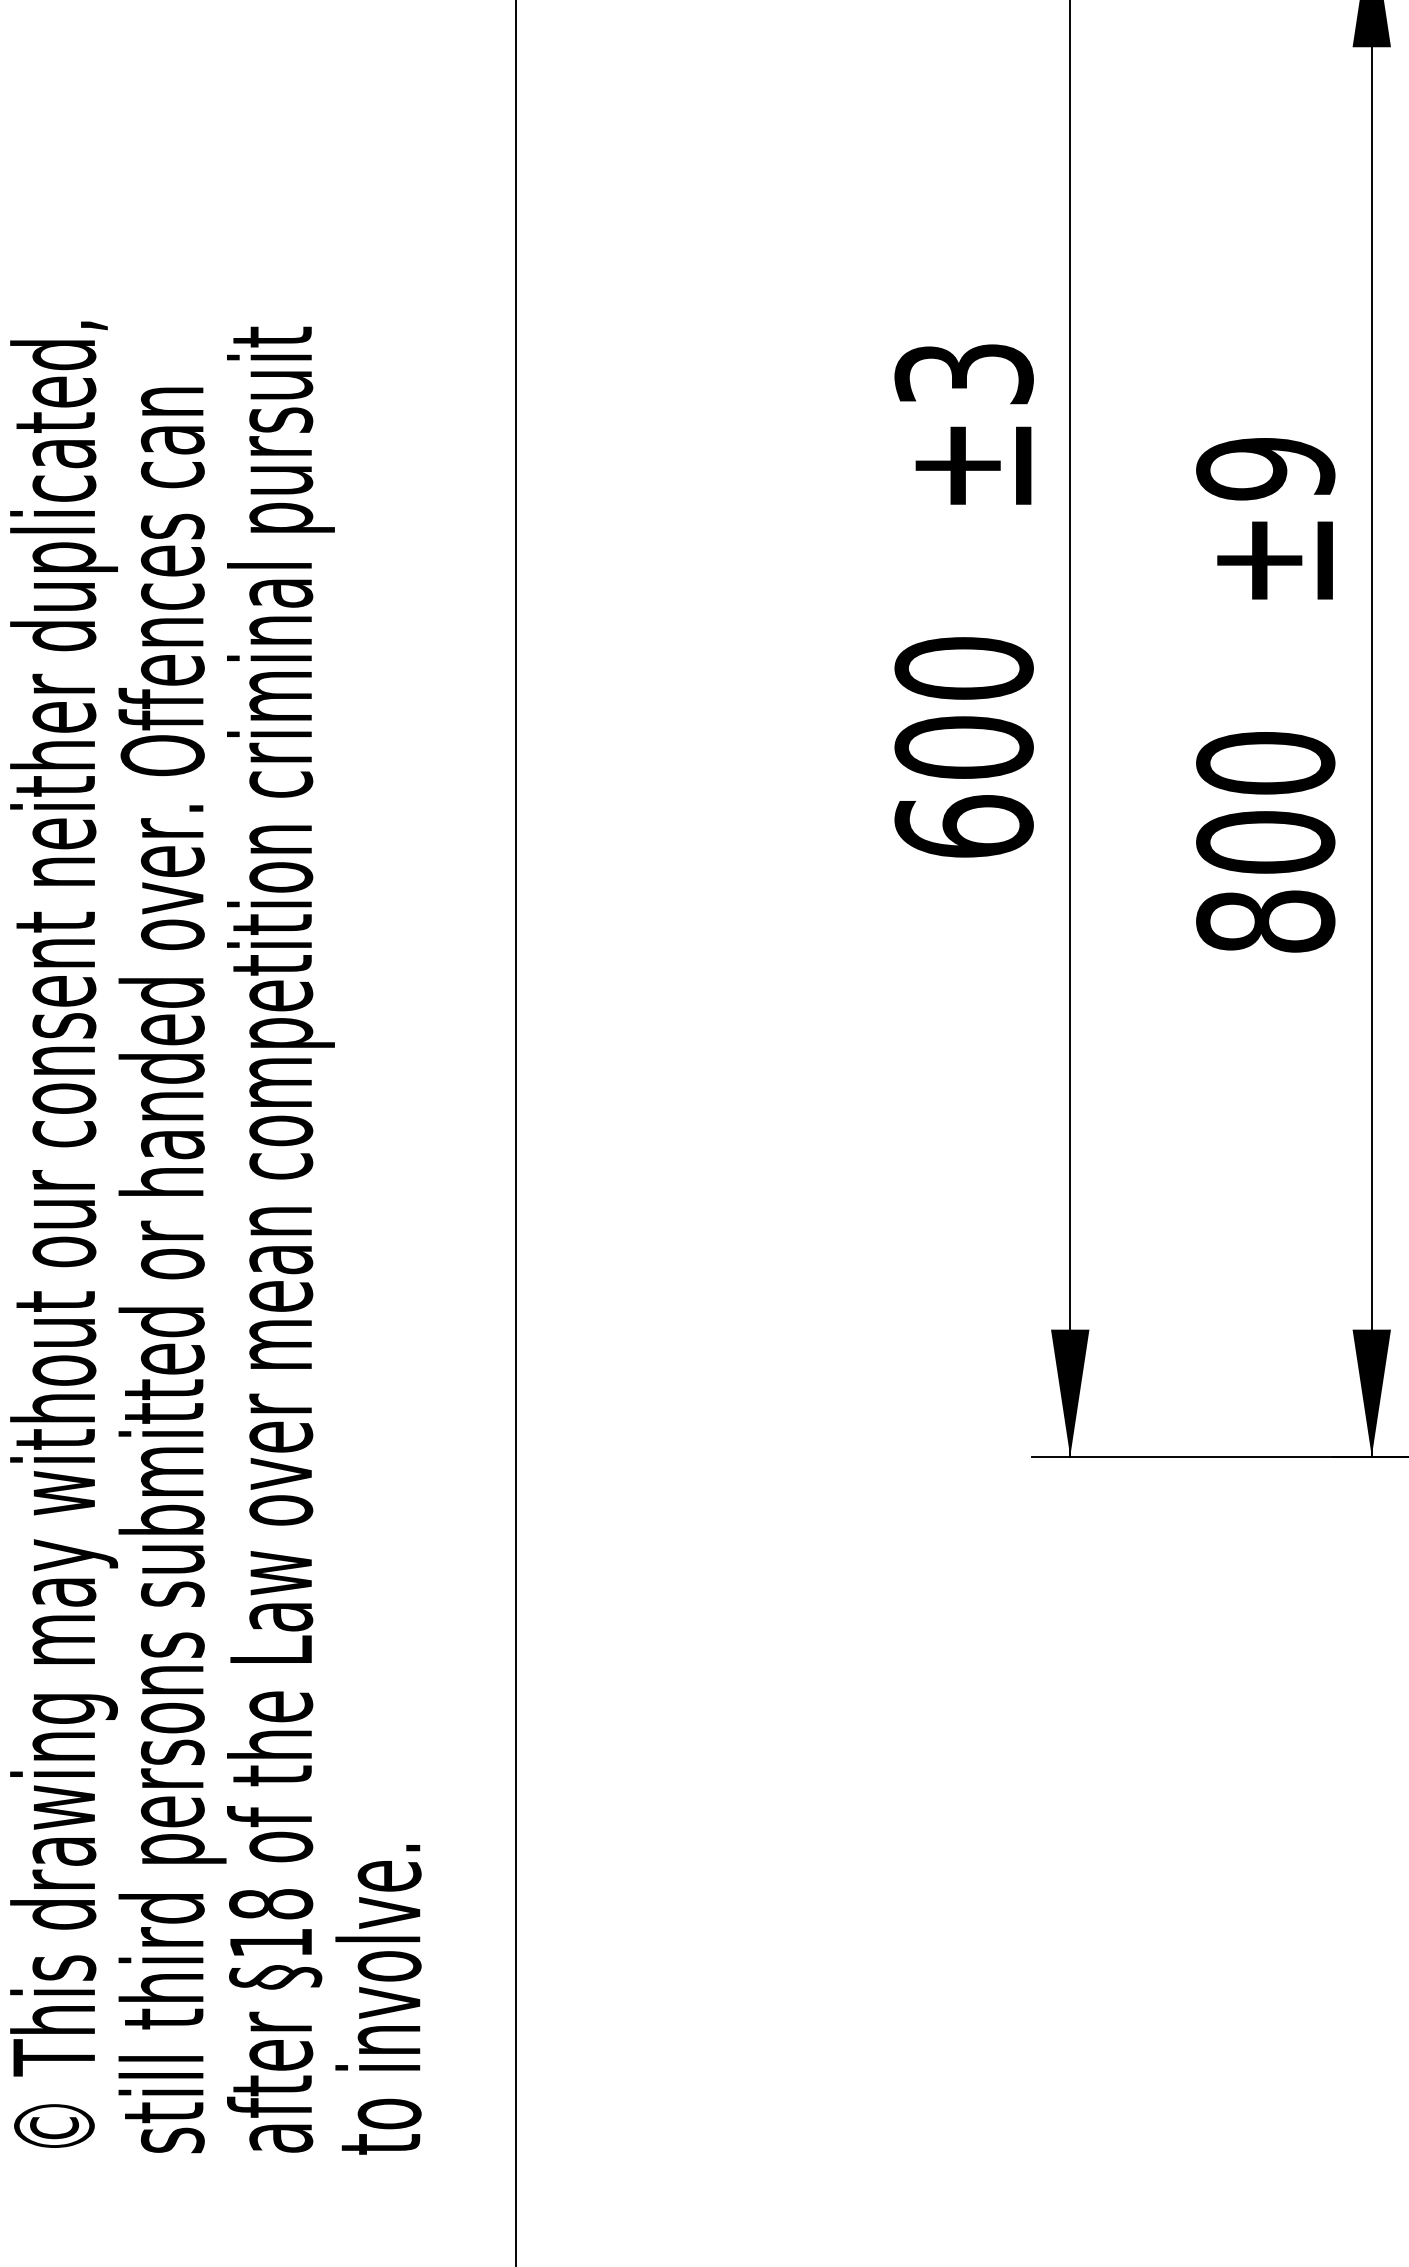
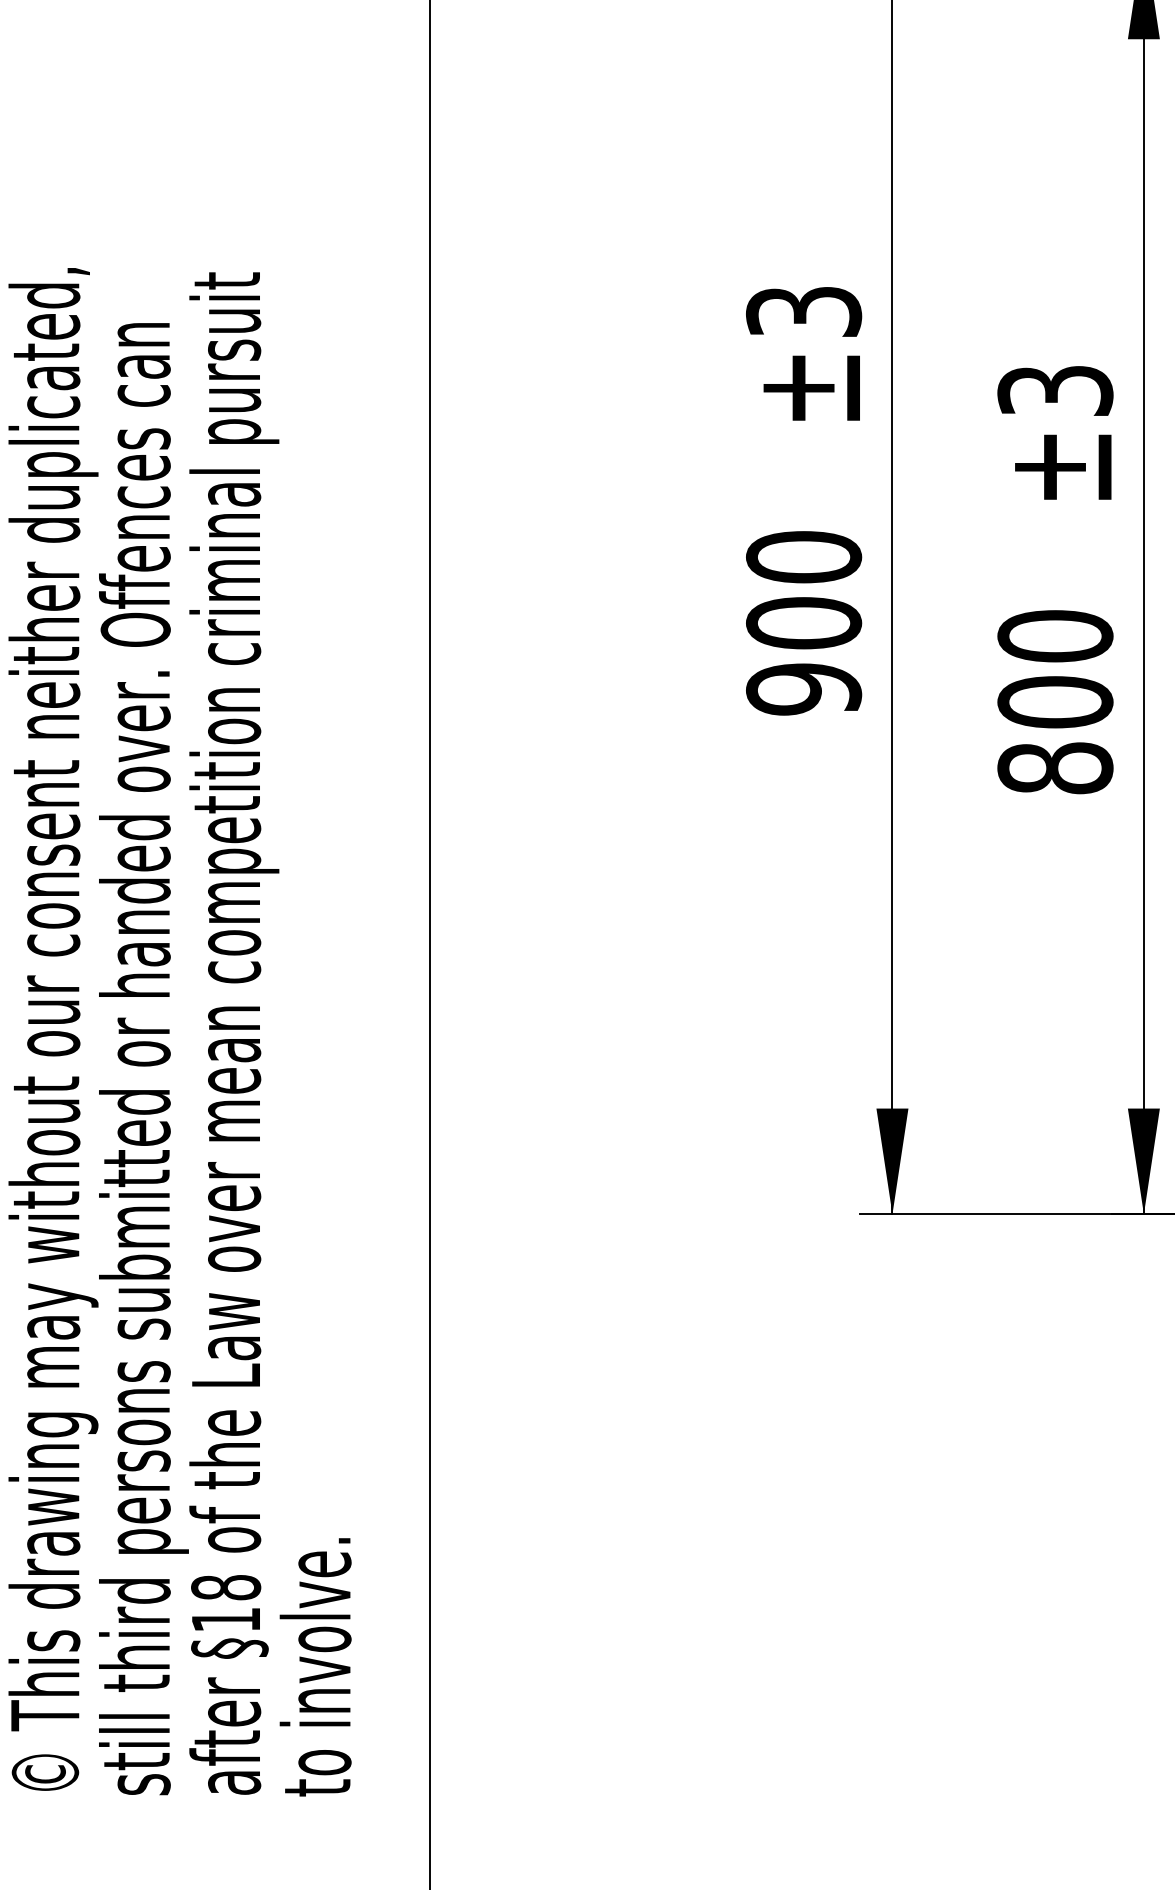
text: (1265, 469) -> (1055, 391), ±9 -> ±3
text: (964, 825) -> (804, 688), 600 -> 900

